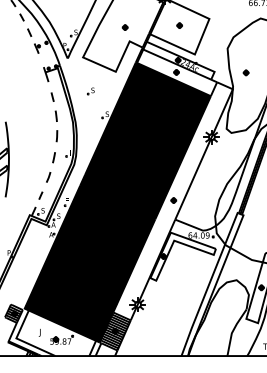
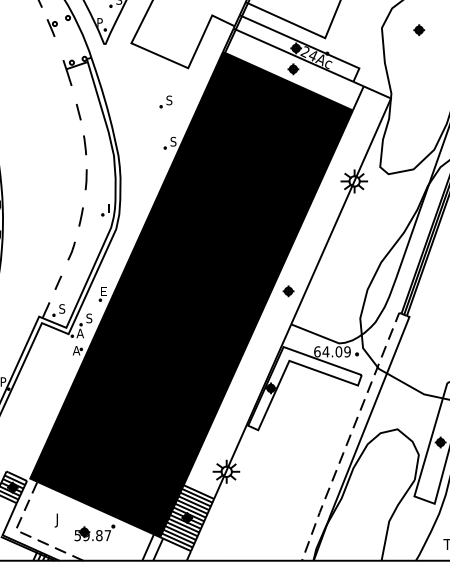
part: (245, 72) -> (418, 29), moved
part: (90, 91) -> (165, 102), moved
line: (209, 284) -> (350, 436), solid -> dashed
line: (20, 340) -> (22, 533), solid -> dashed

